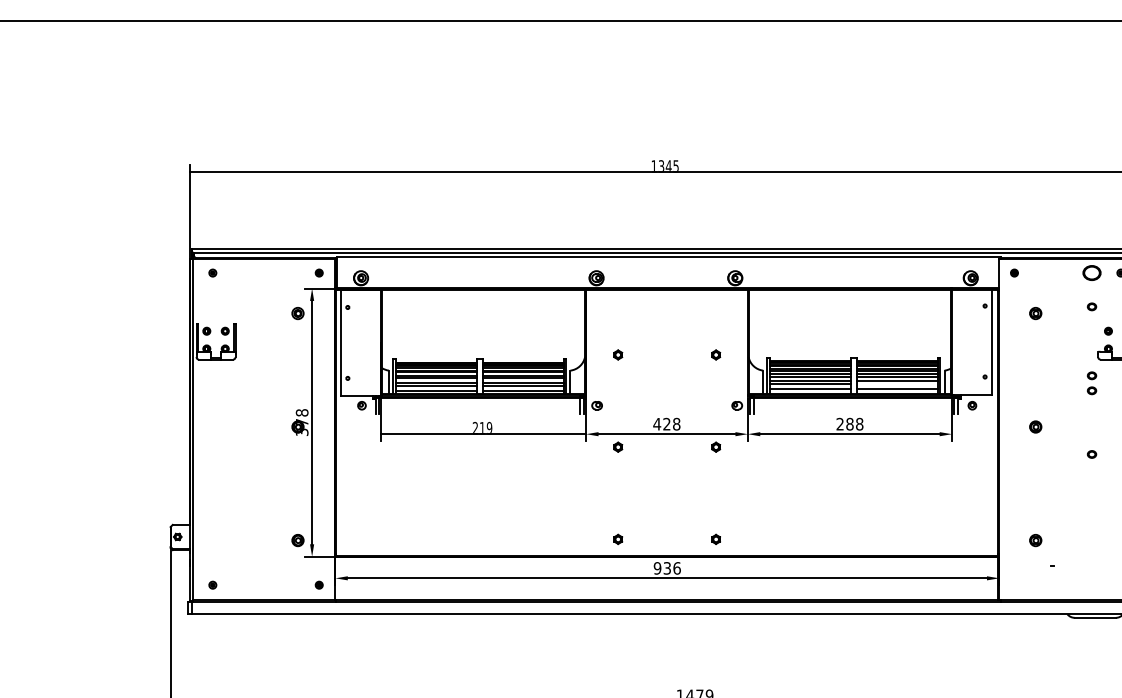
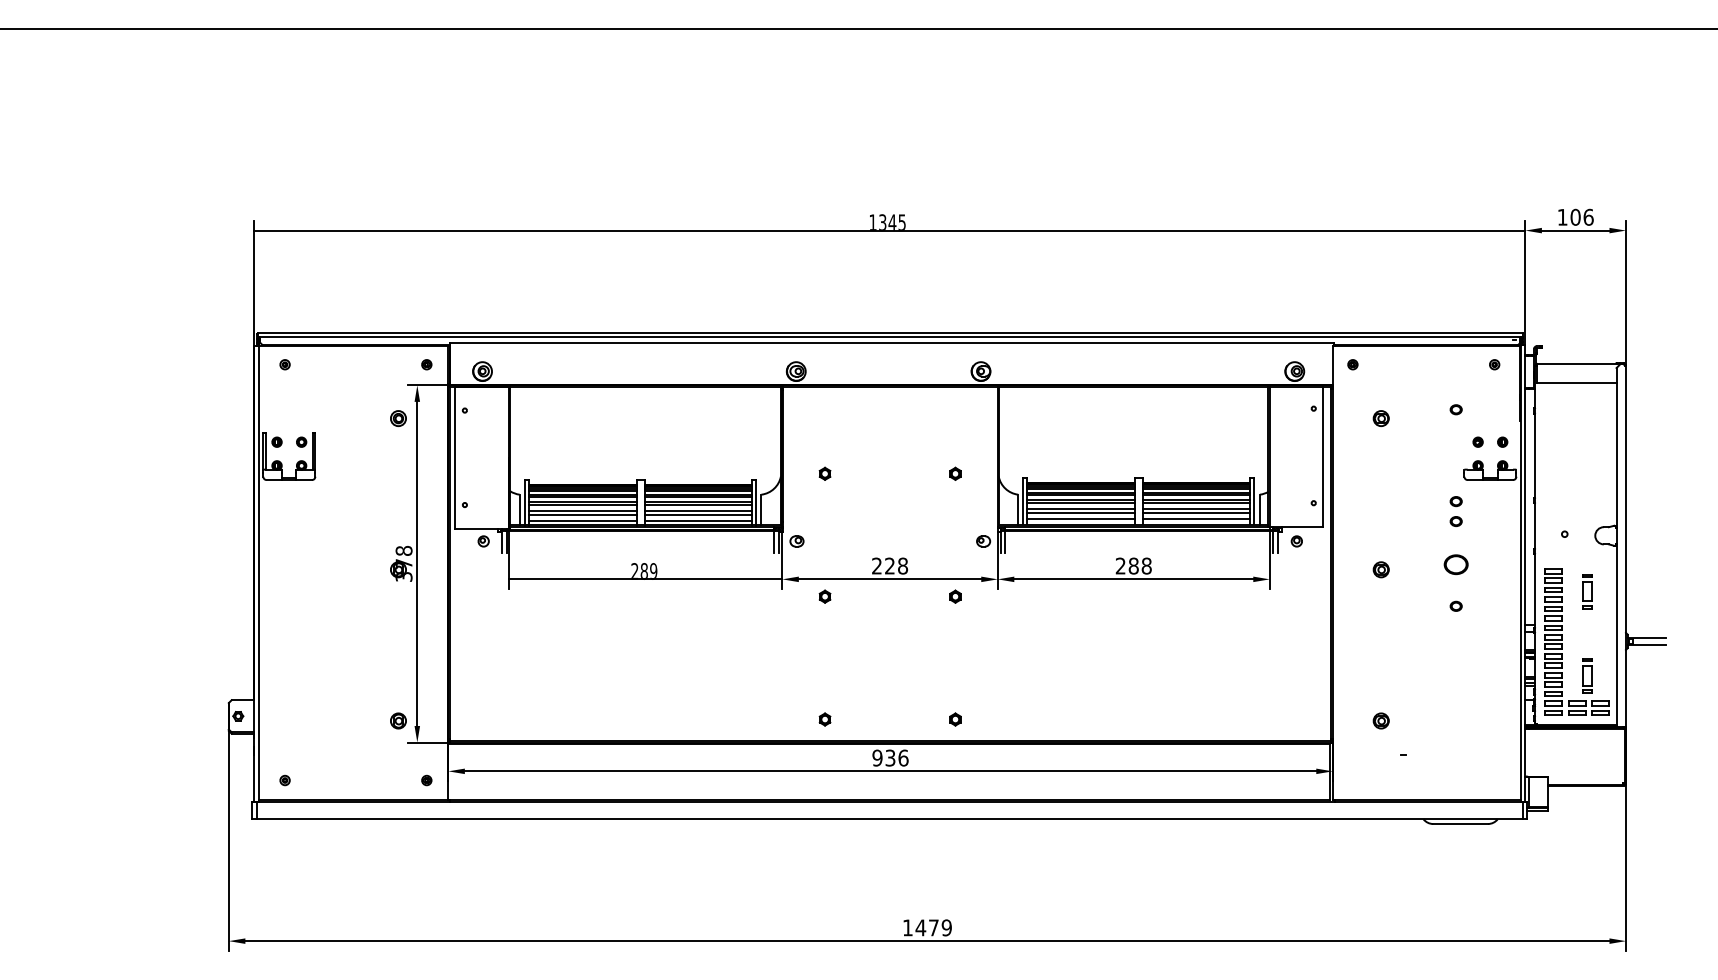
part: (1091, 272) -> (1455, 564), moved
line: (897, 384) -> (1196, 512), added
text: (656, 423) -> (876, 565), 428 -> 228
text: (481, 427) -> (643, 570), 219 -> 289

